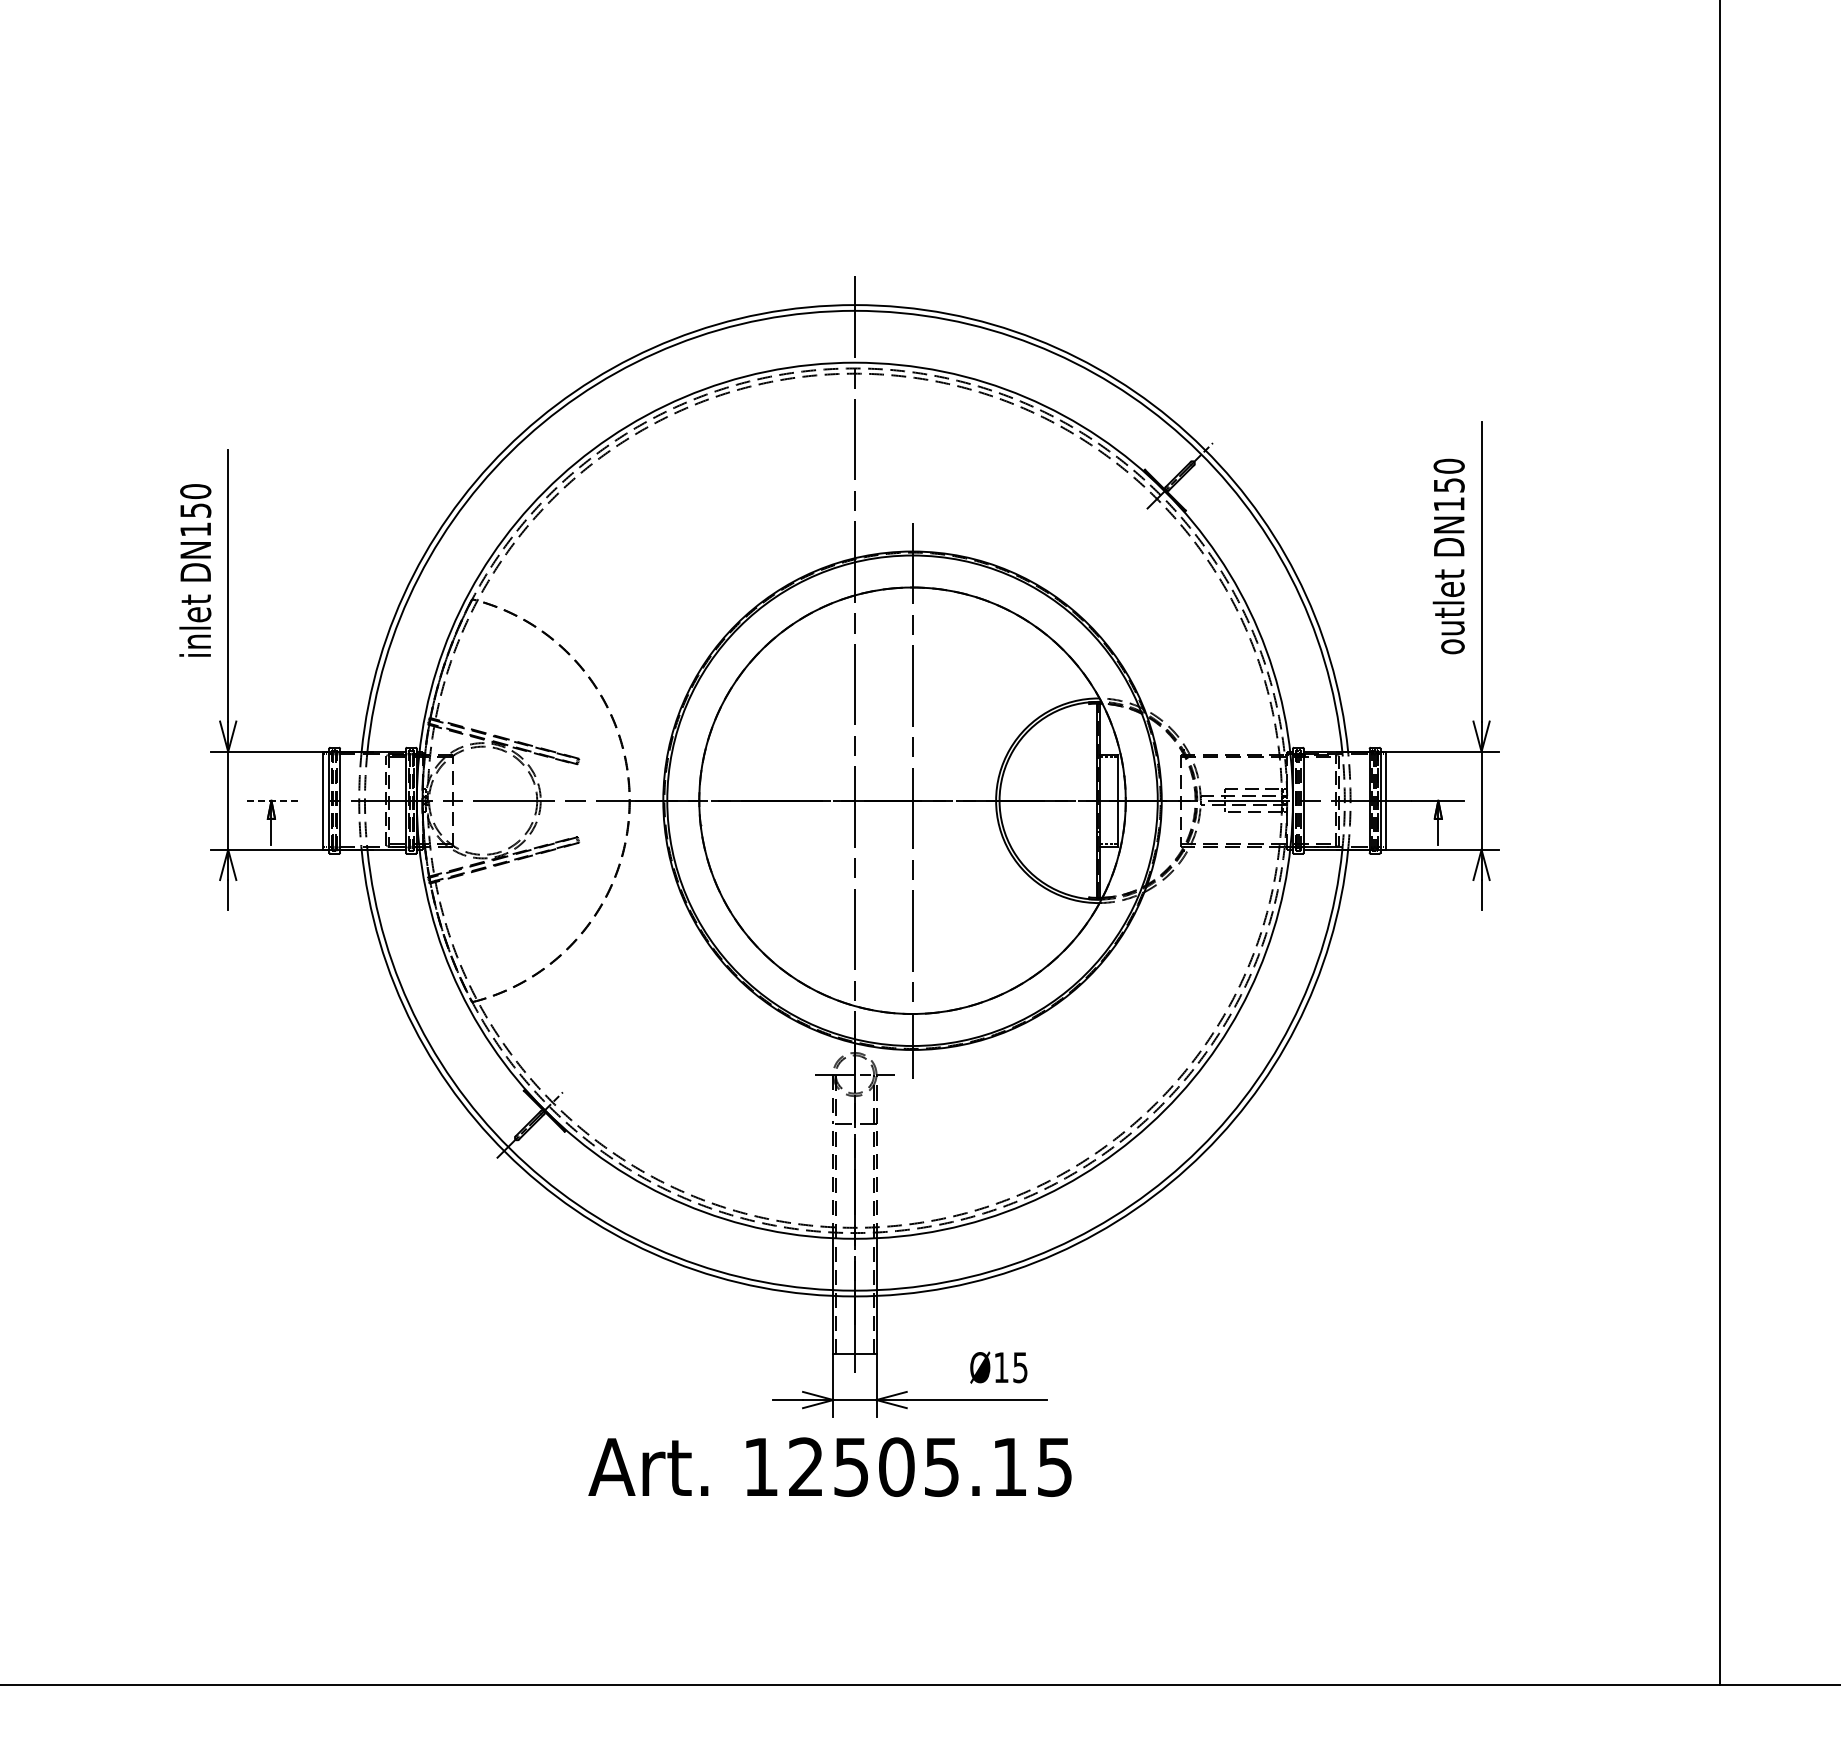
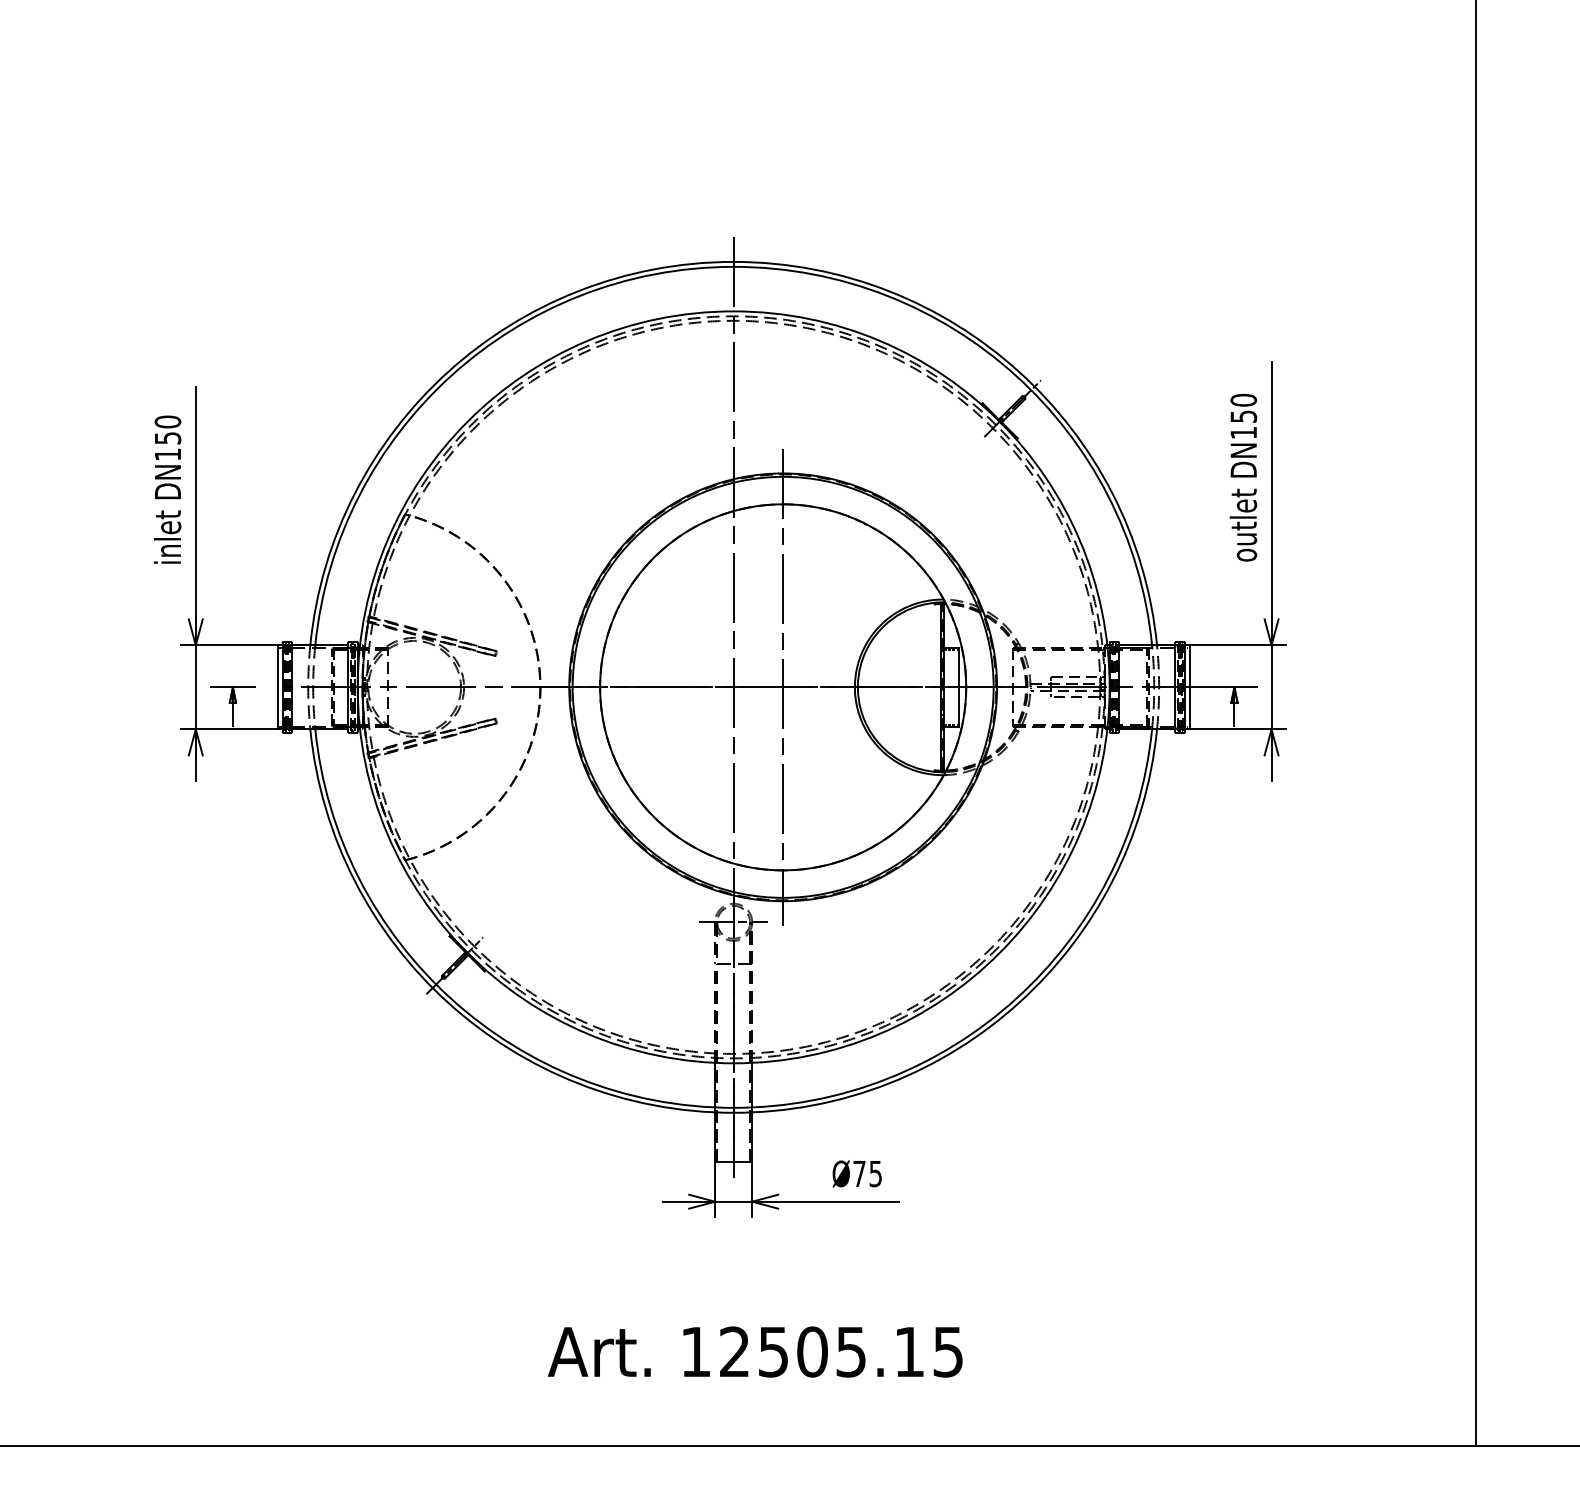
line: (270, 800) -> (232, 687), dashed -> solid
text: (1001, 1367) -> (859, 1173), Ø15 -> Ø75
text: (829, 1466) -> (754, 1351), moved

